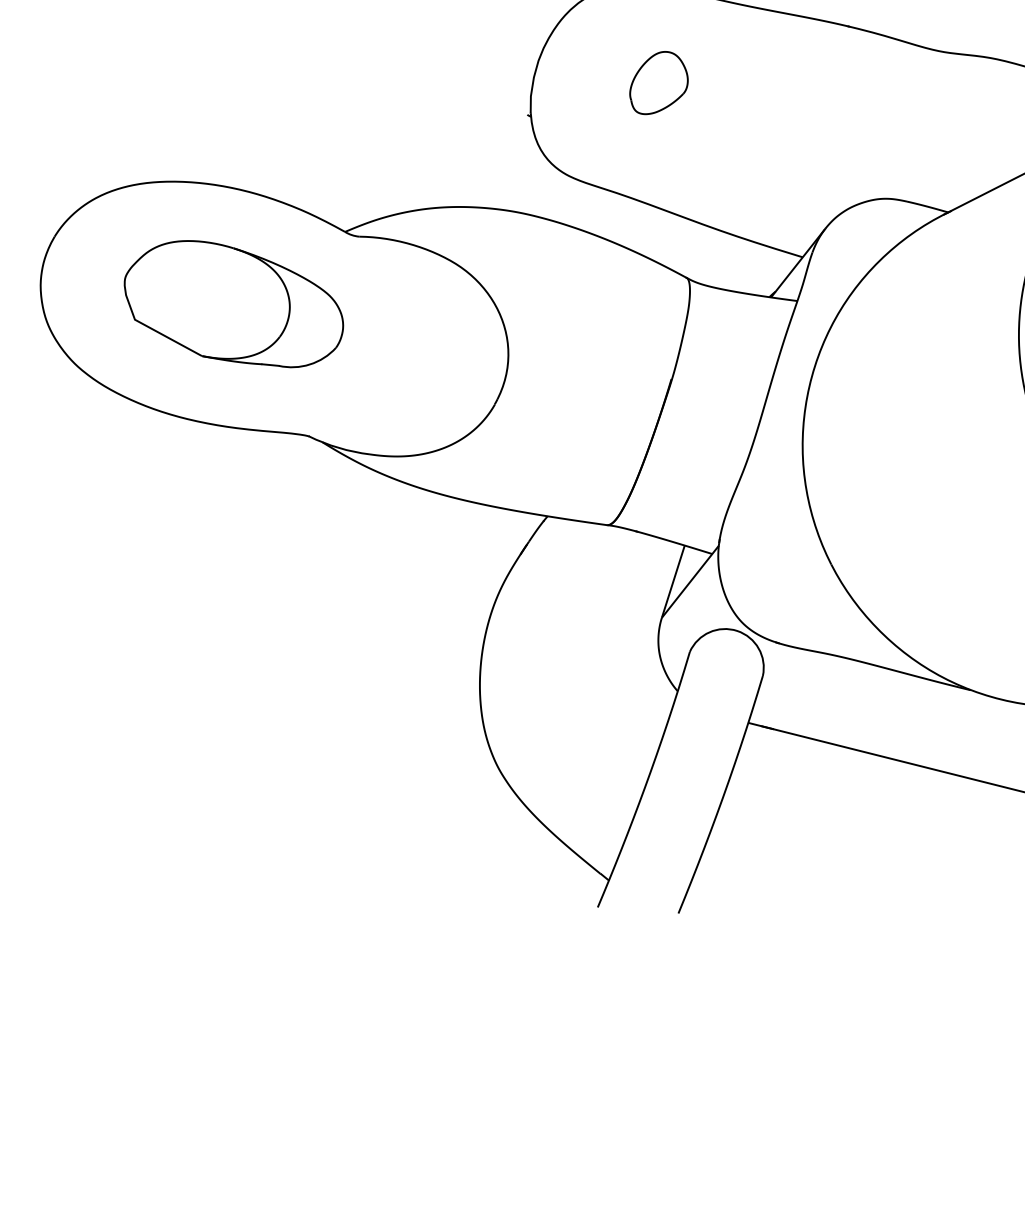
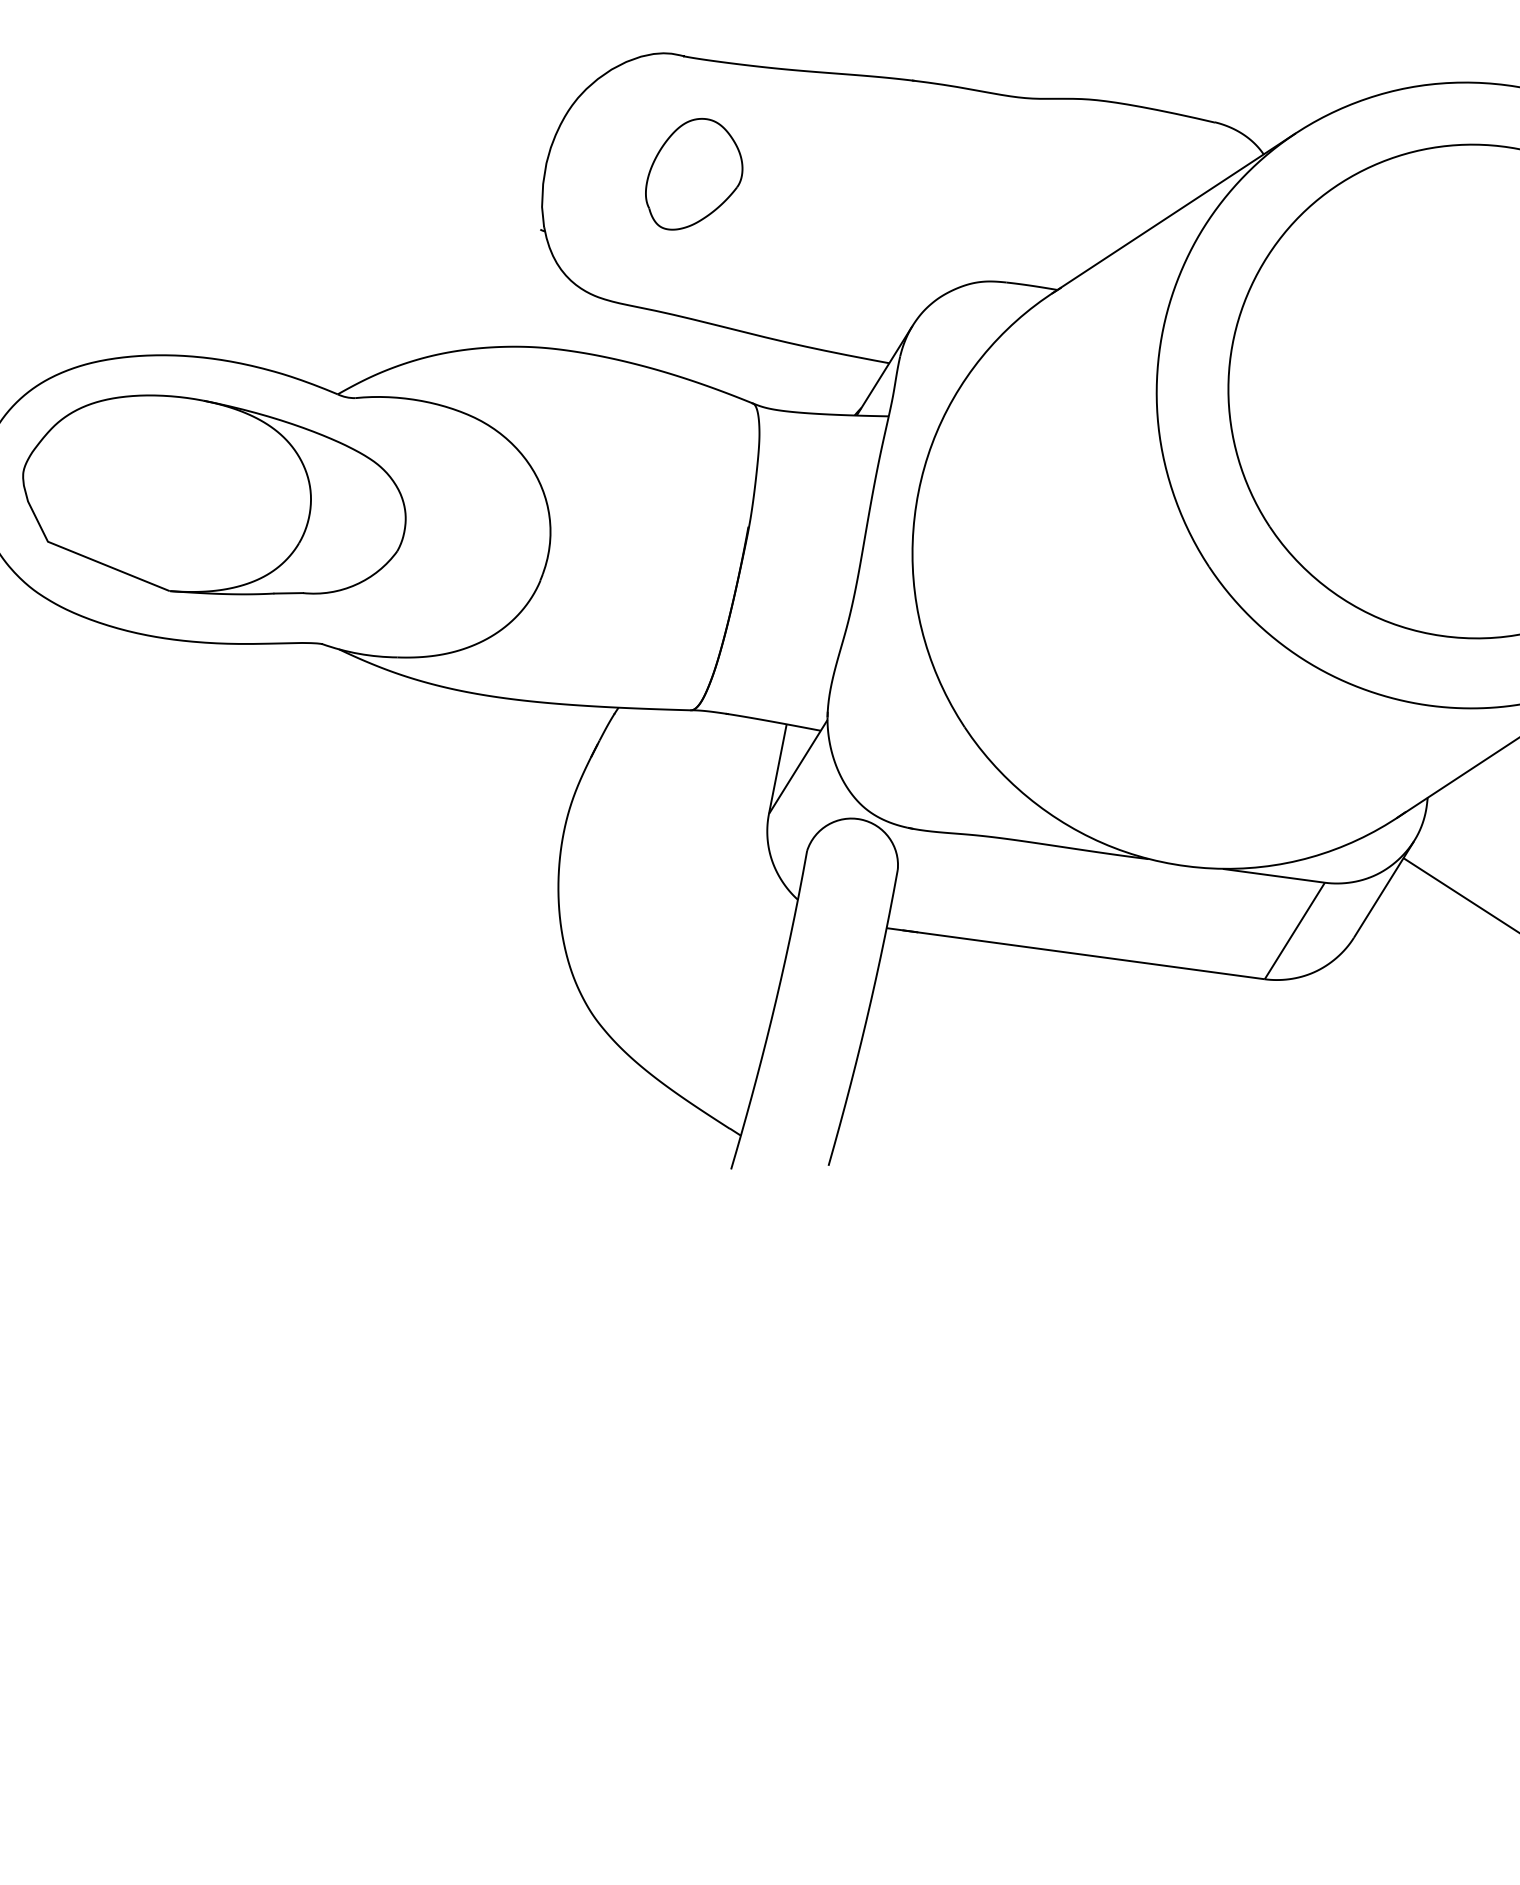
part: (659, 83) -> (694, 174), size x1.43
part: (234, 303) -> (214, 494), size x1.43

